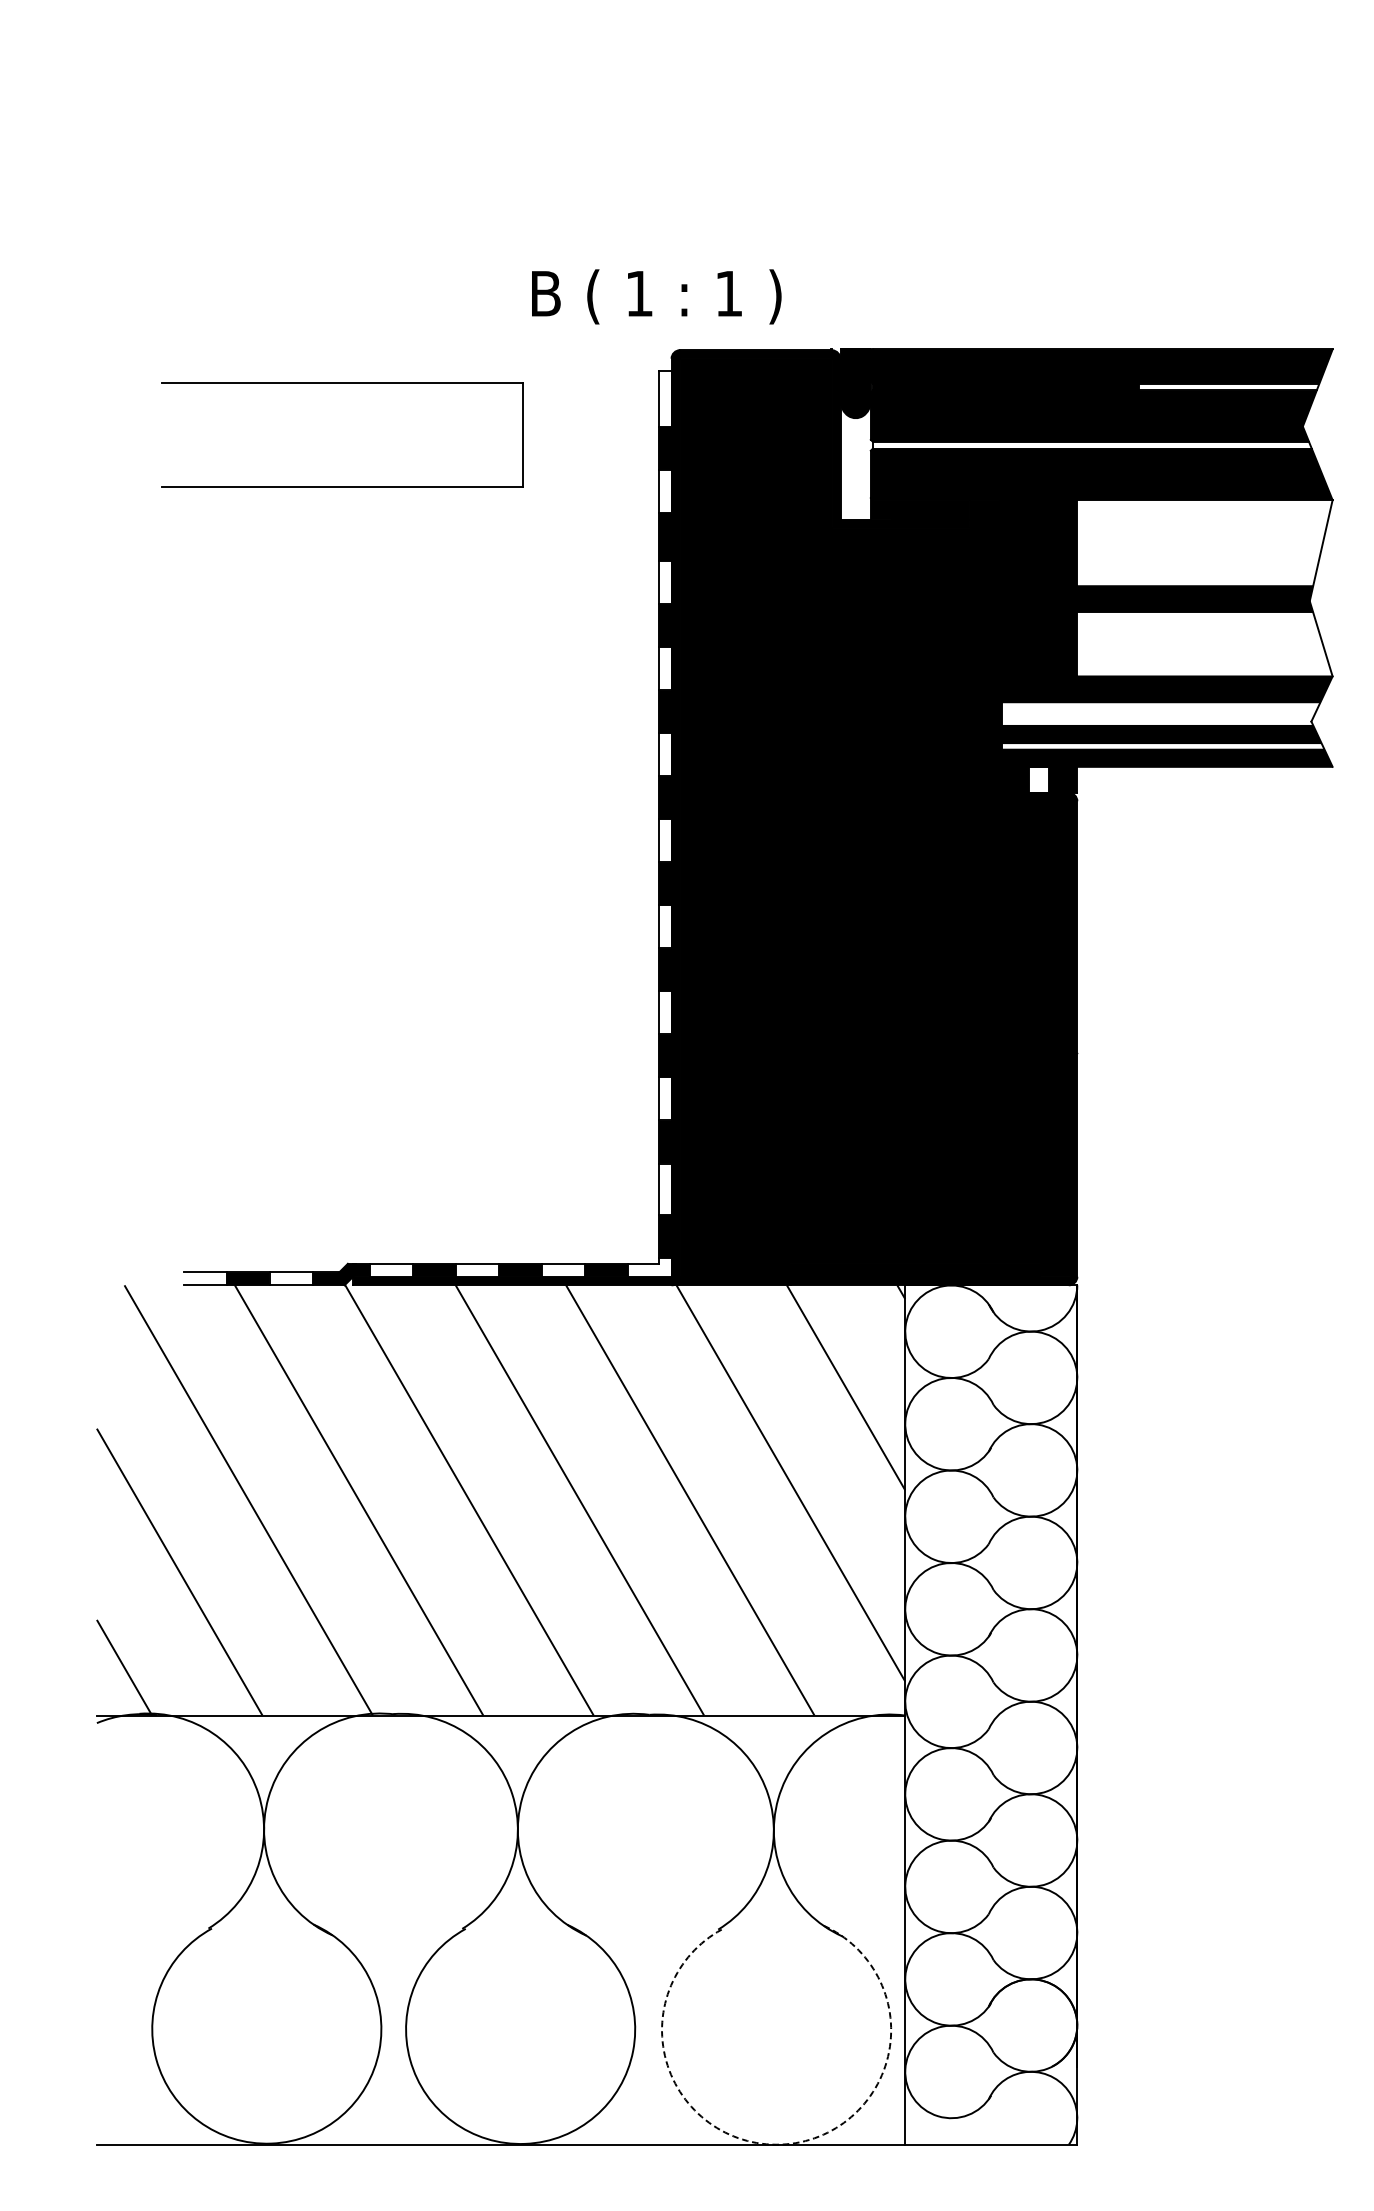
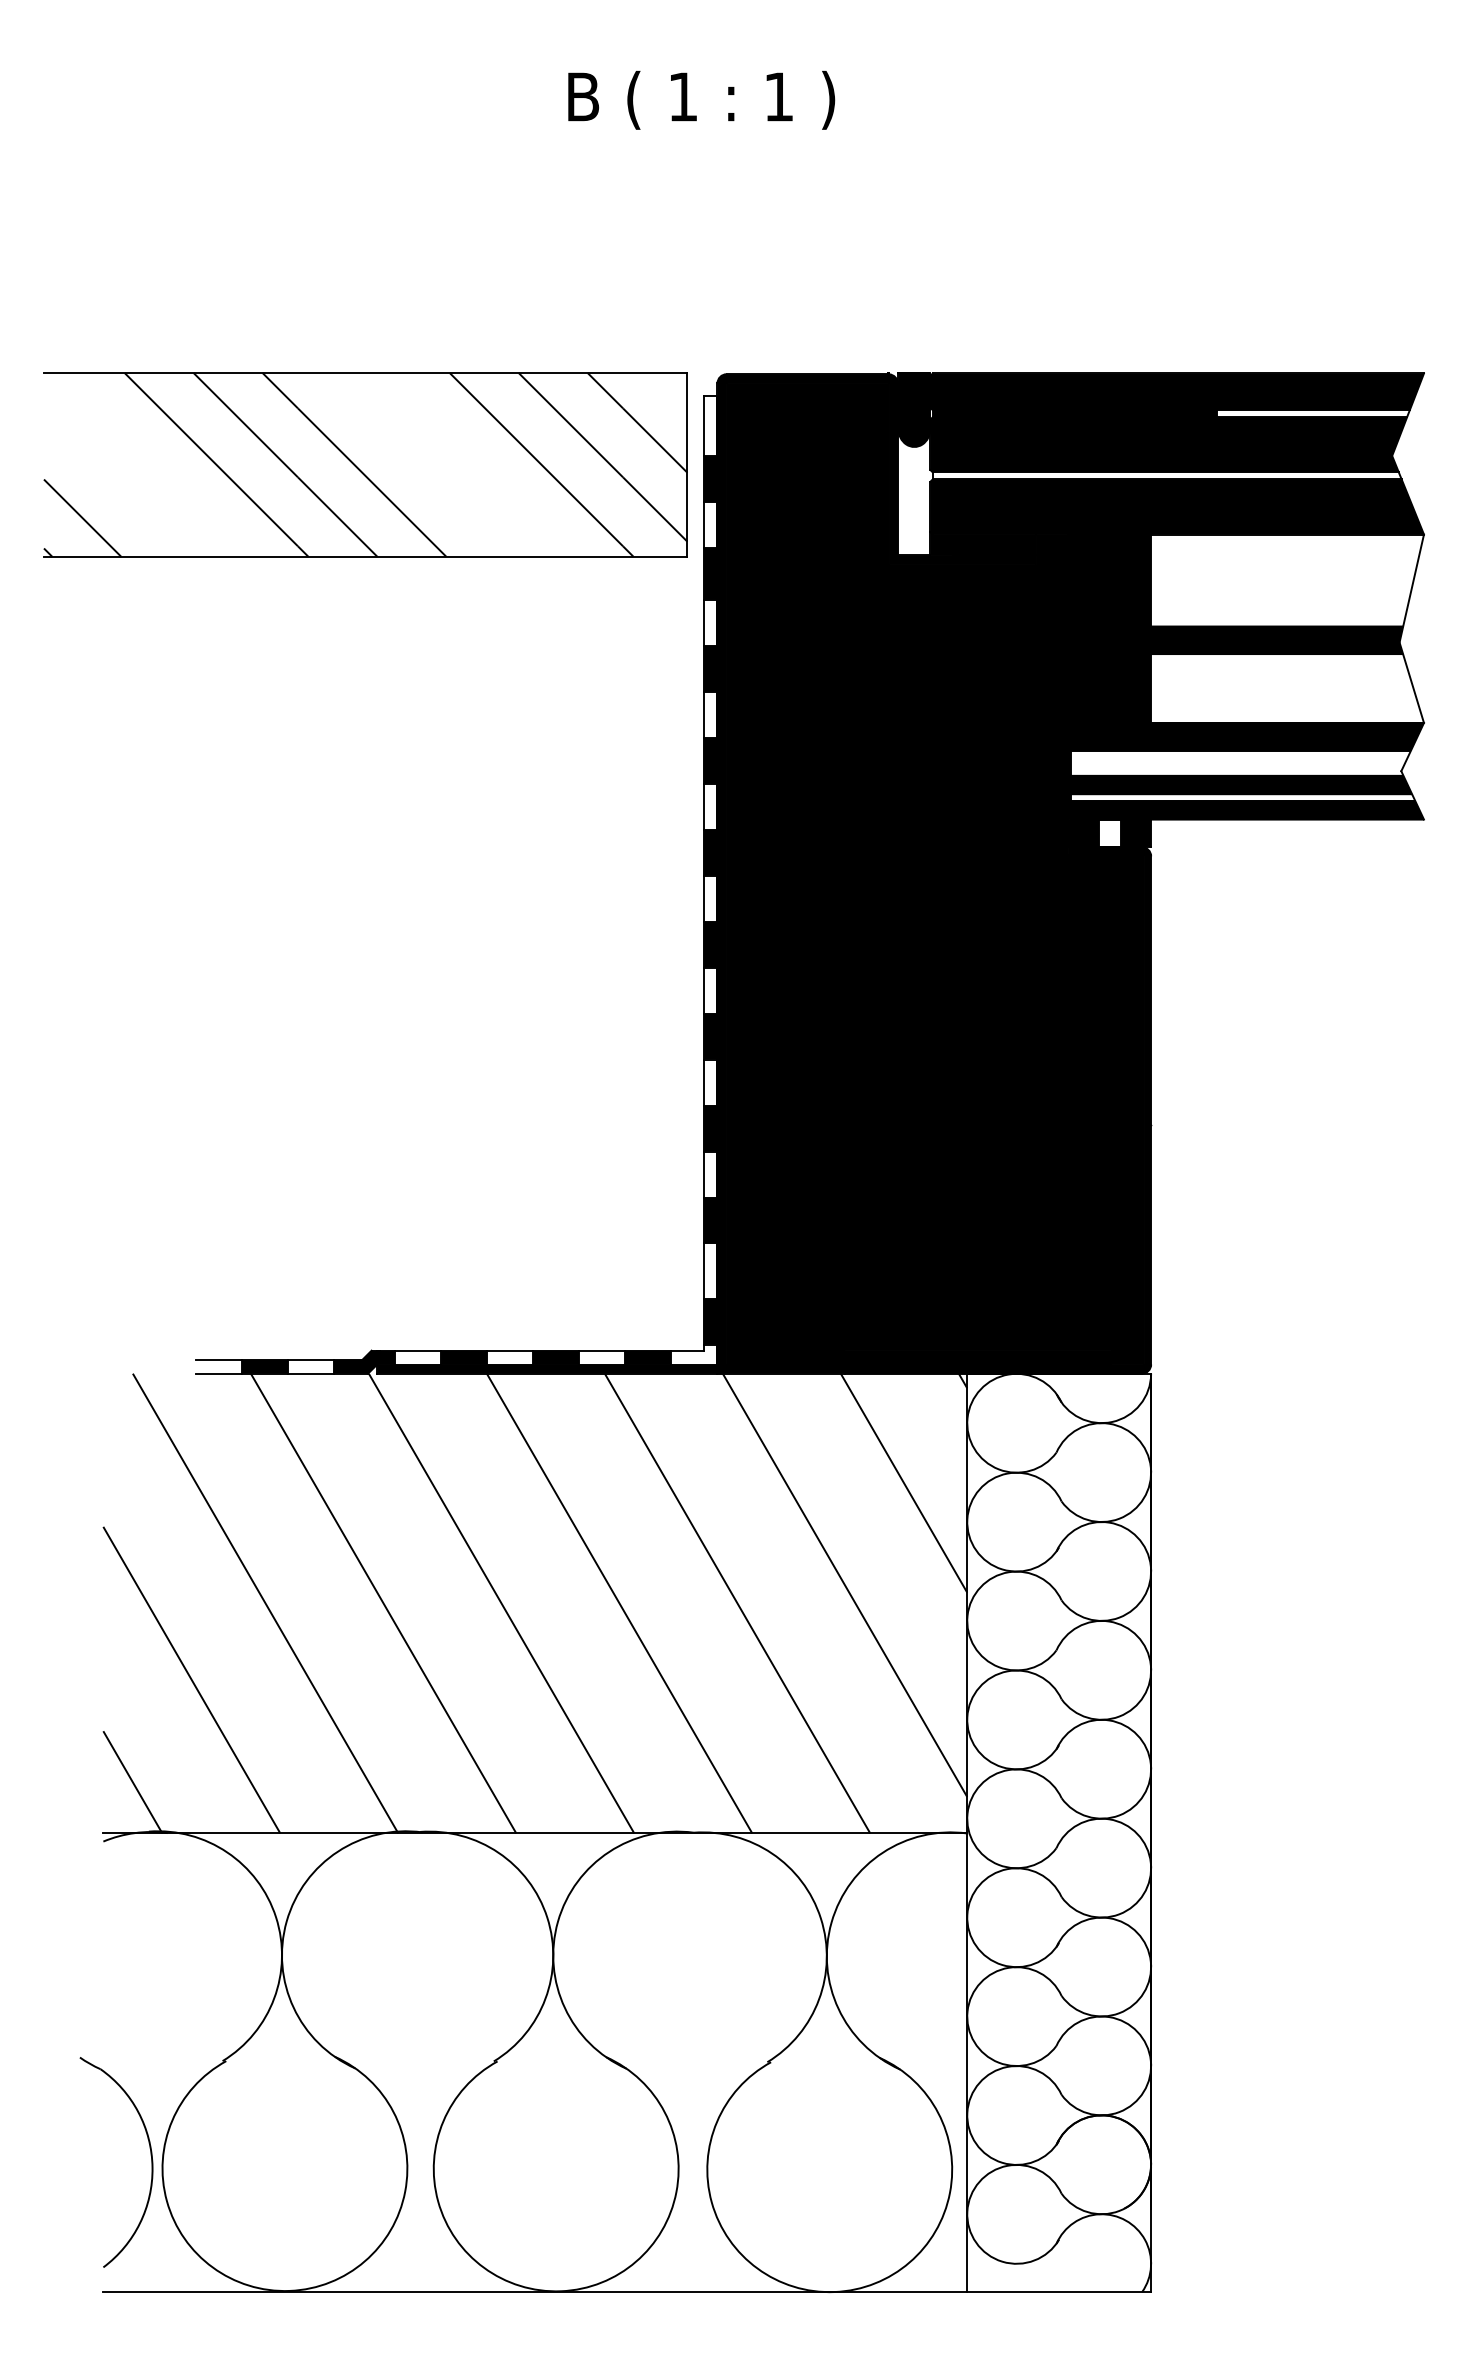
text: (656, 296) -> (701, 99), moved
part: (342, 434) -> (365, 464), size x1.67
part: (141, 2016) -> (150, 2155), added
arc: (781, 2145) -> (834, 2292), dashed -> solid

